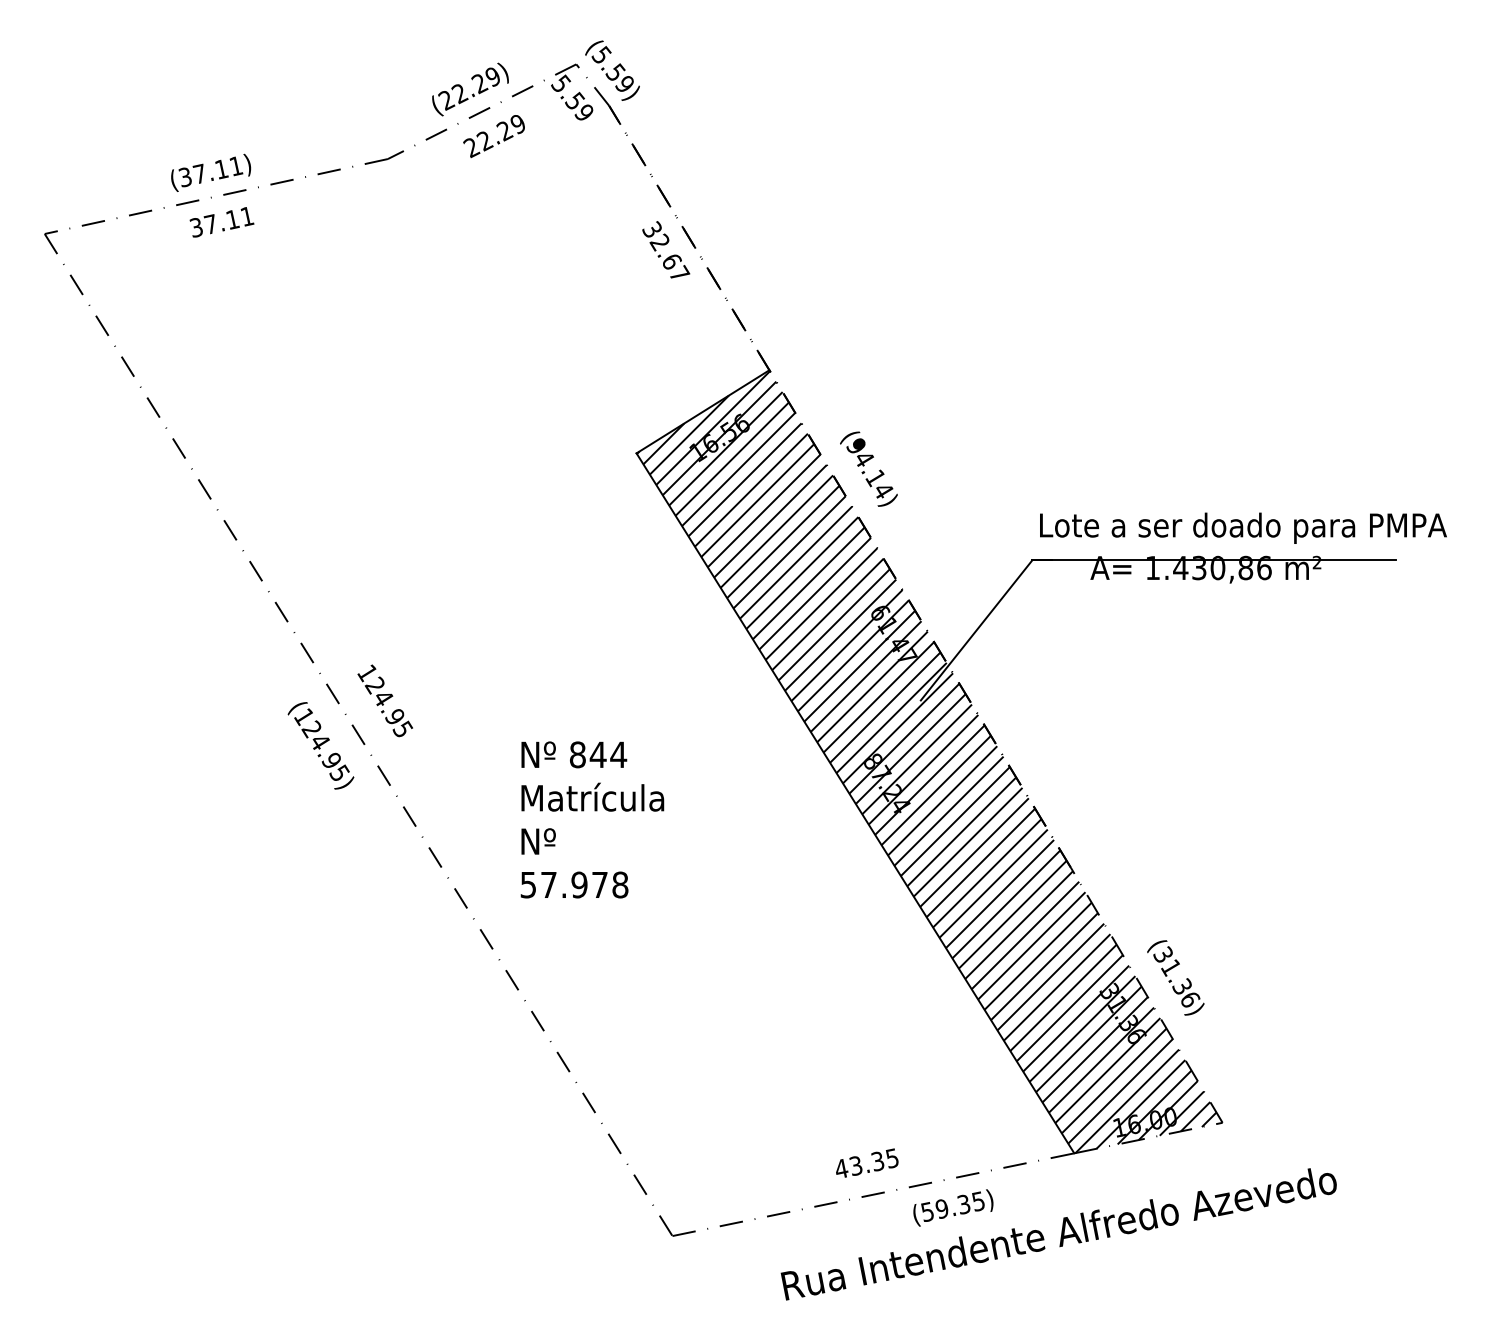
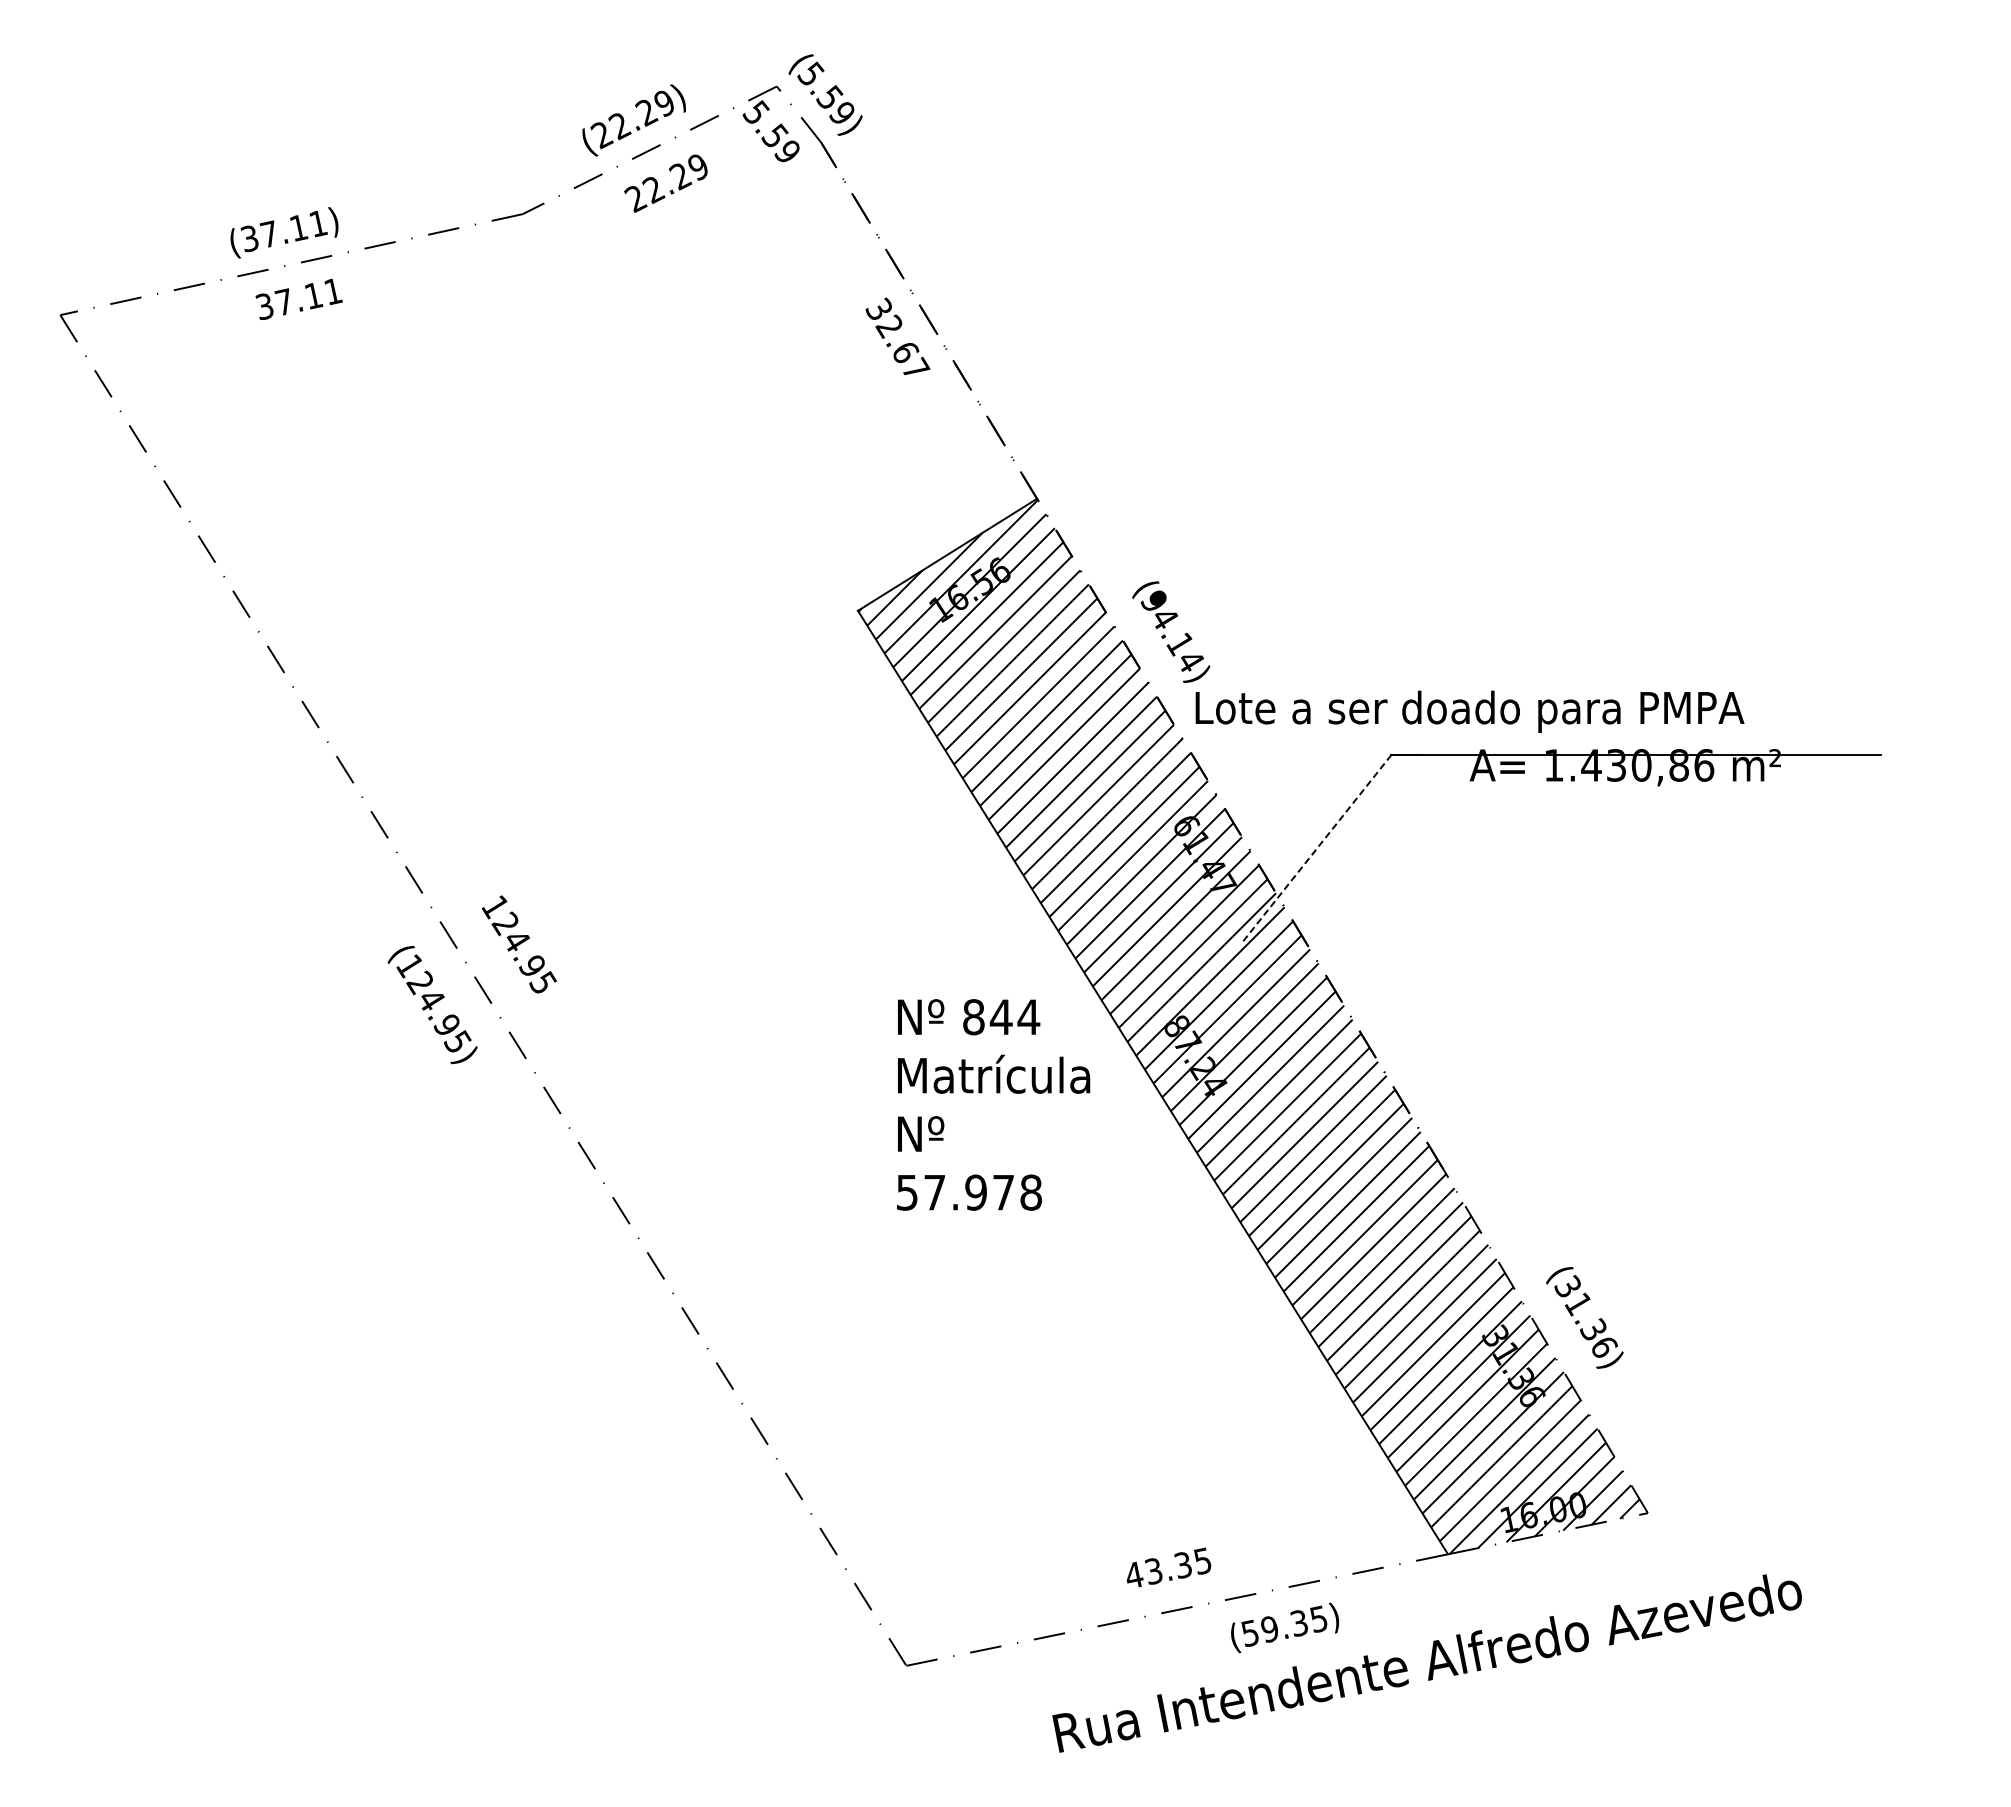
text: (1243, 528) -> (1469, 711), moved
line: (976, 630) -> (1316, 849), solid -> dashed
text: (592, 819) -> (993, 1104), moved

